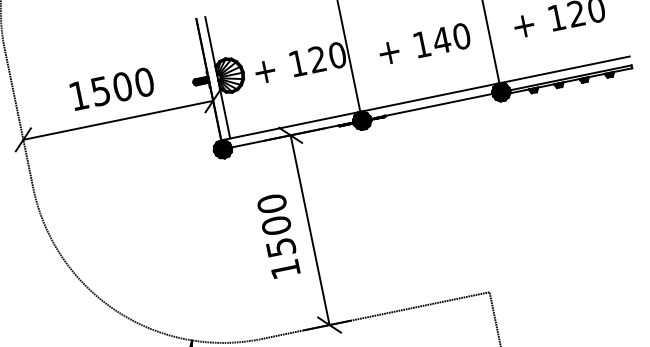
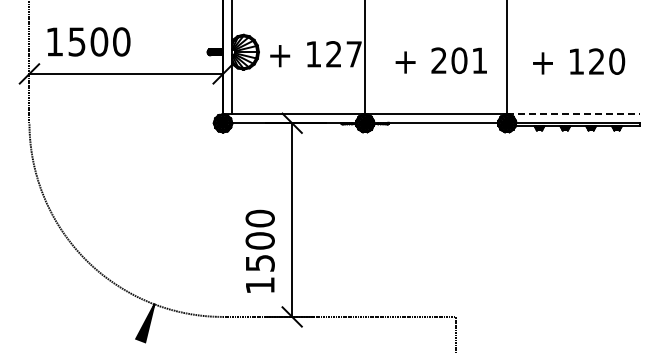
text: (441, 40) -> (459, 60), 140 -> 201
text: (337, 55) -> (354, 54), 120 -> 127
line: (565, 70) -> (574, 114), solid -> dashed
text: (111, 88) -> (88, 41), moved
text: (277, 235) -> (259, 250), moved

